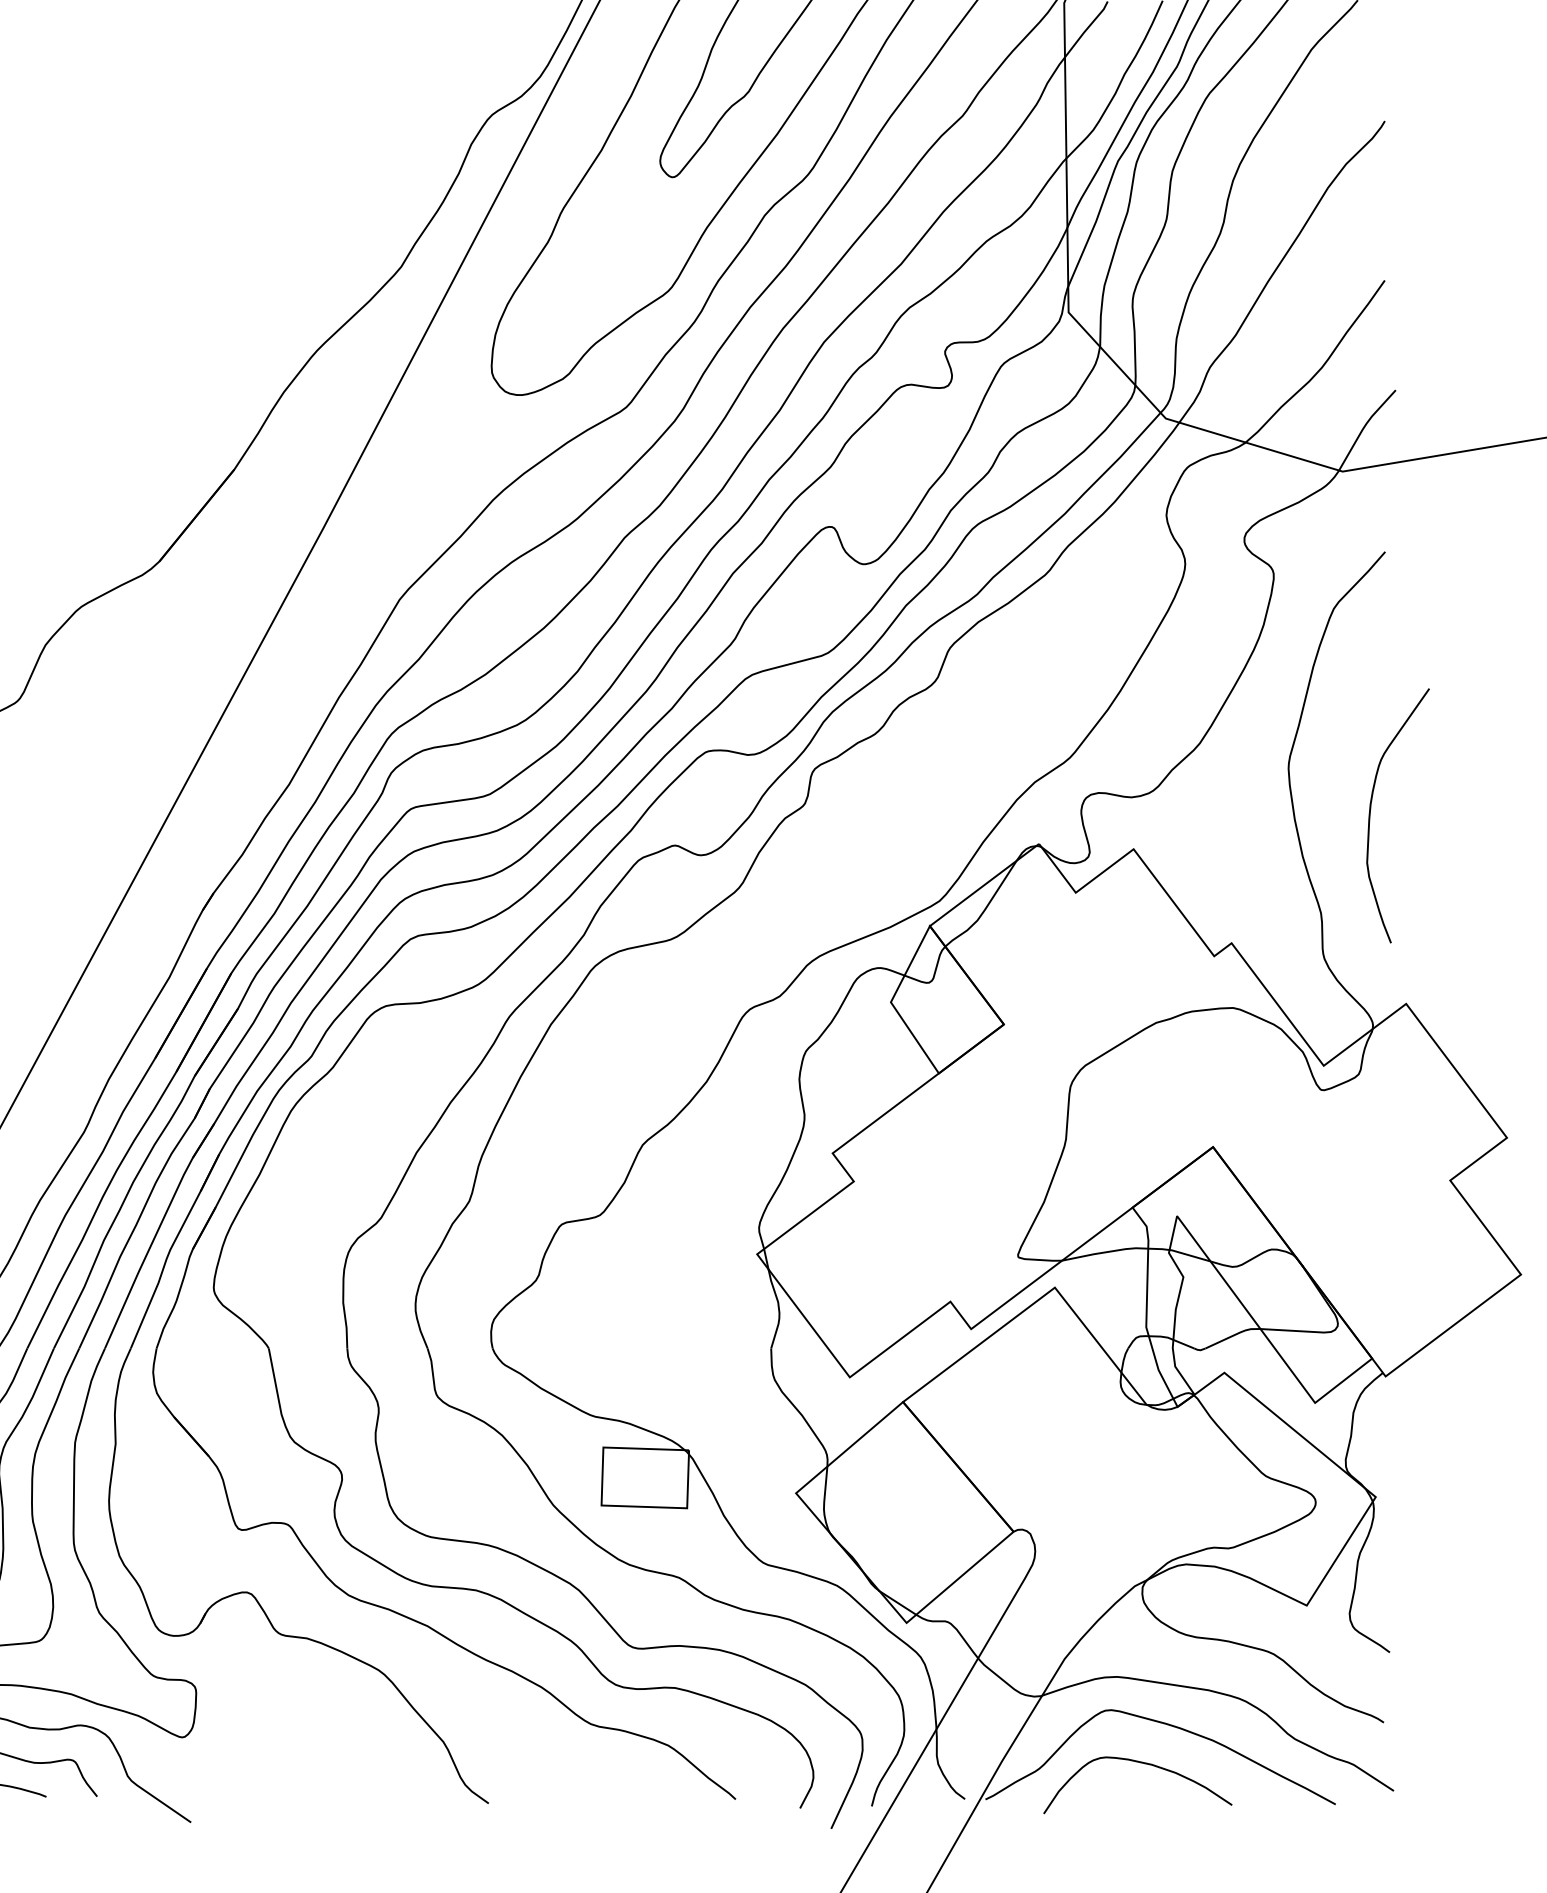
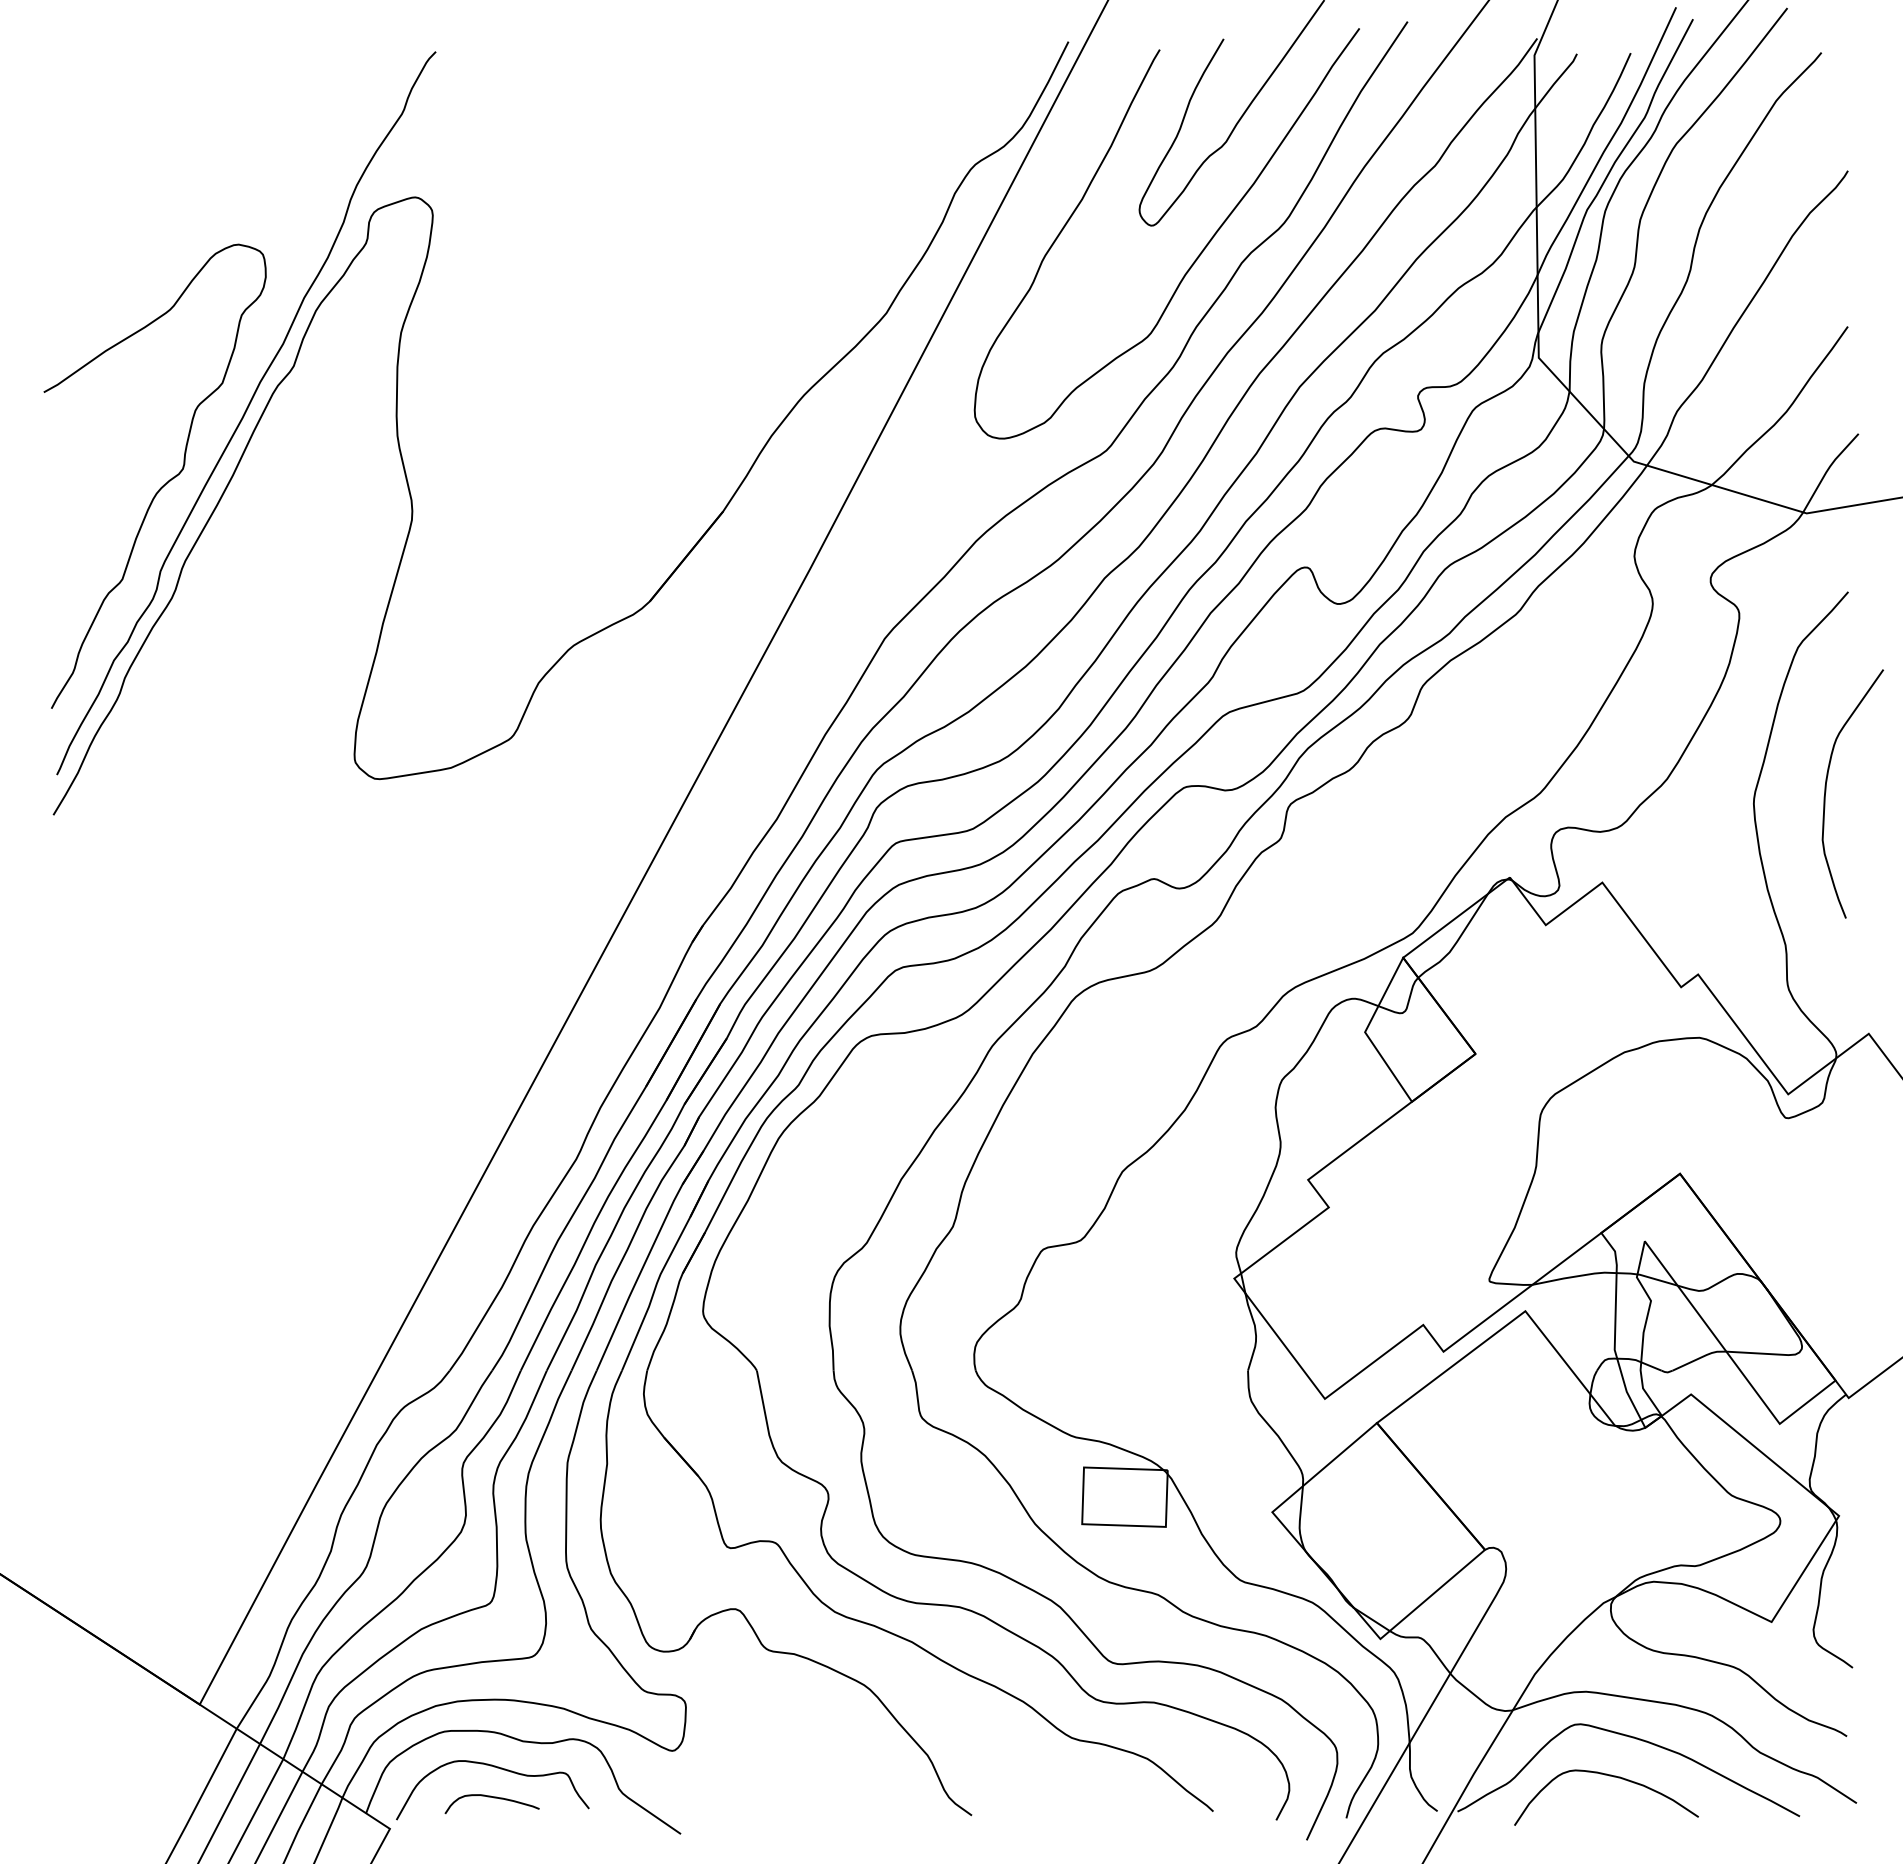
curve: (1371, 814) -> (1826, 792), moved

